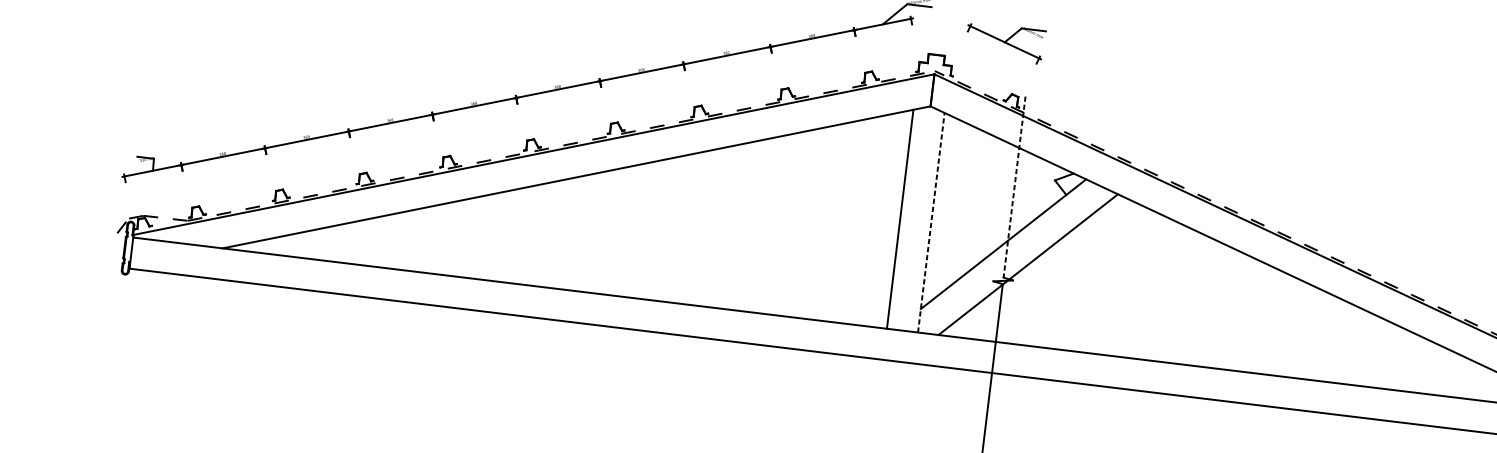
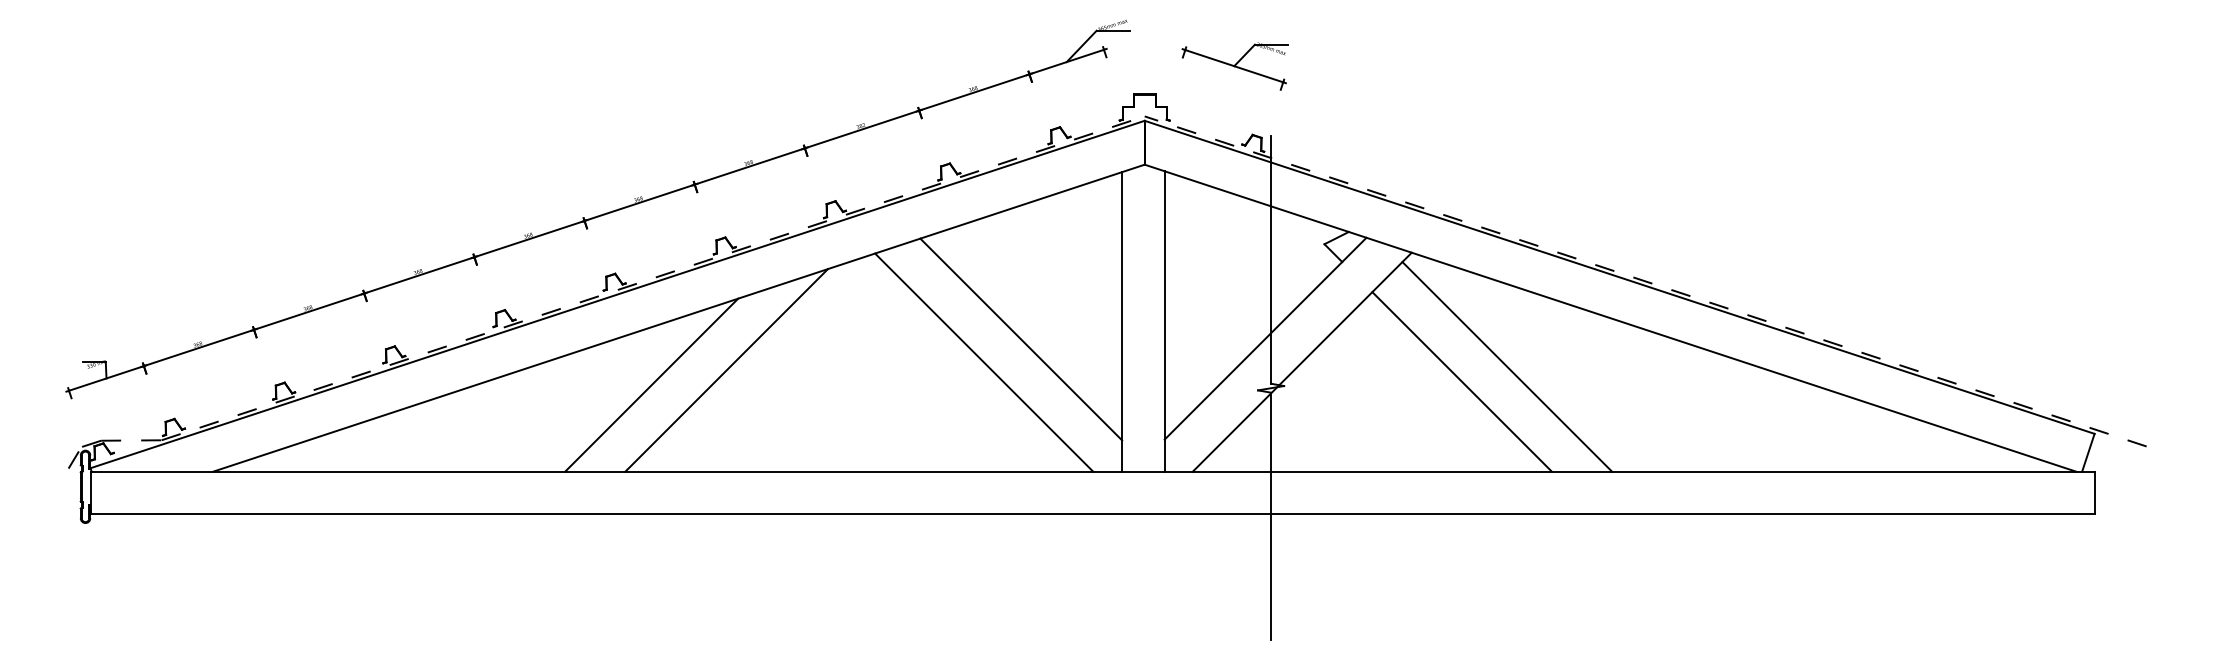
line: (1014, 186) -> (1271, 259), dashed -> solid
line: (606, 219) -> (726, 370), added
line: (931, 222) -> (1164, 321), dashed -> solid
line: (550, 223) -> (651, 384), added
line: (825, 223) -> (1021, 339), added
line: (796, 236) -> (984, 362), added
line: (1177, 285) -> (1507, 366), added
line: (1142, 292) -> (1461, 381), added

